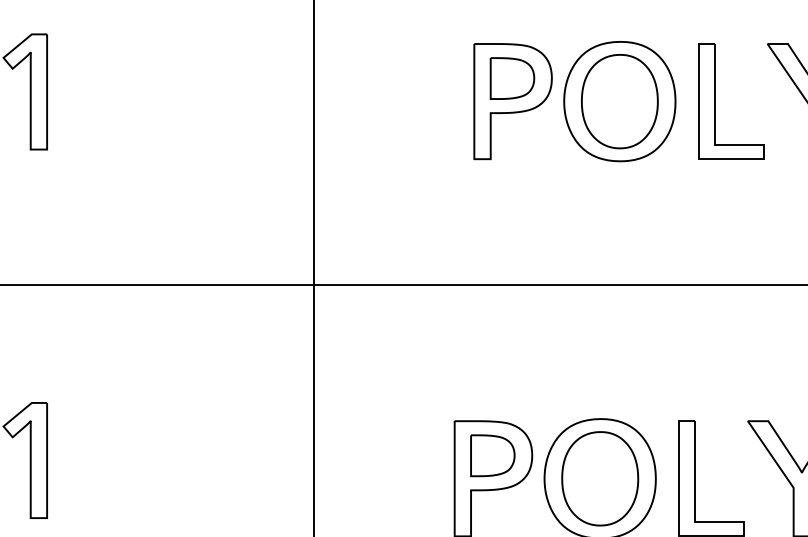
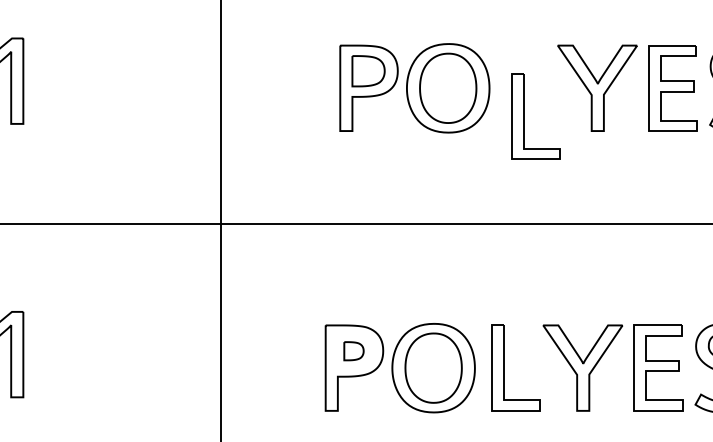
part: (715, 101) -> (524, 116), moved
part: (492, 456) -> (353, 351), size x0.6

